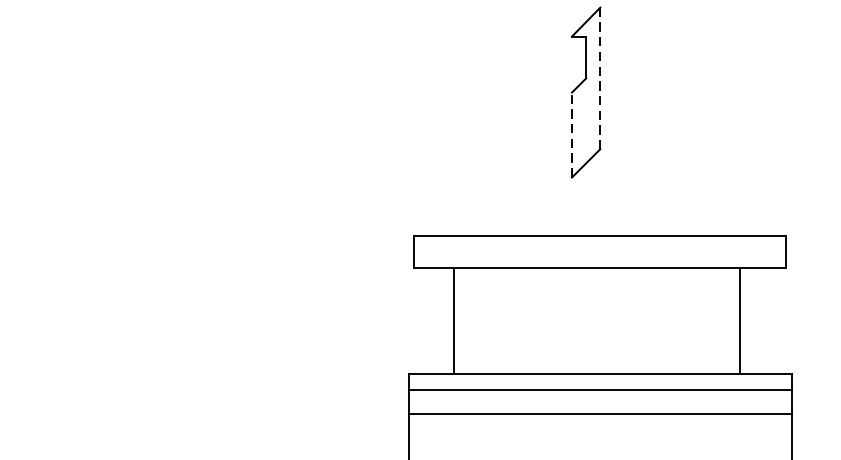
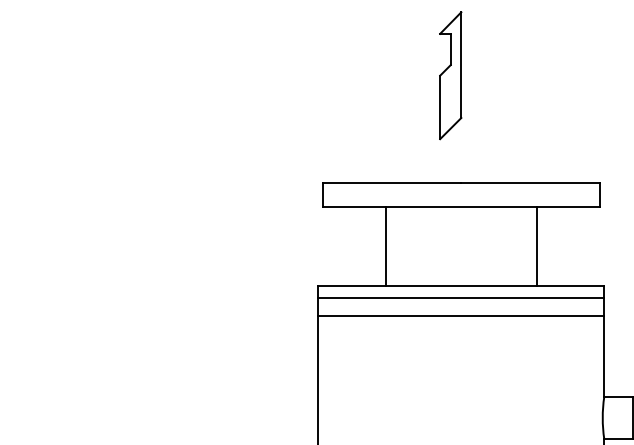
line: (600, 78) -> (461, 65), dashed -> solid
line: (572, 135) -> (440, 107), dashed -> solid
line: (453, 319) -> (385, 245), moved
line: (739, 319) -> (536, 245), moved

